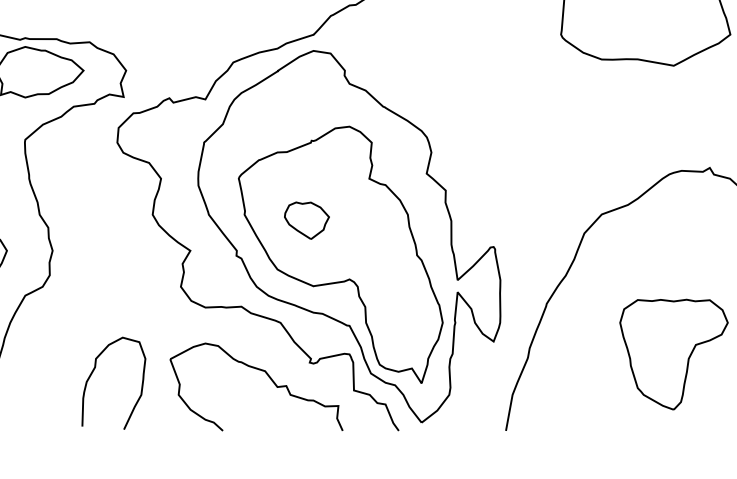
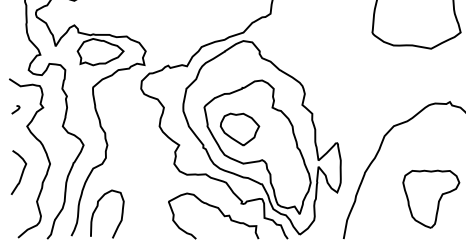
part: (306, 220) -> (239, 129), size x1.67
curve: (94, 372) -> (97, 208), moved

